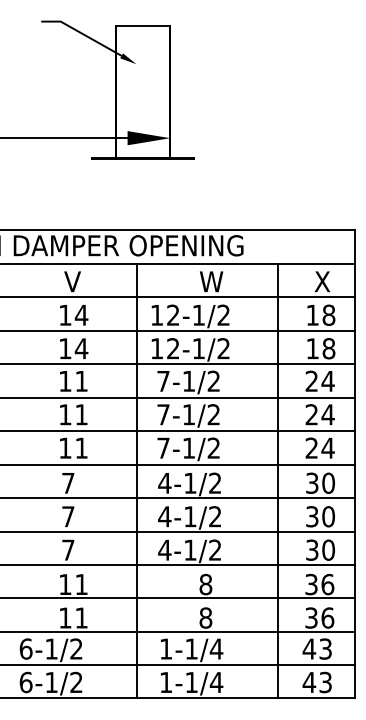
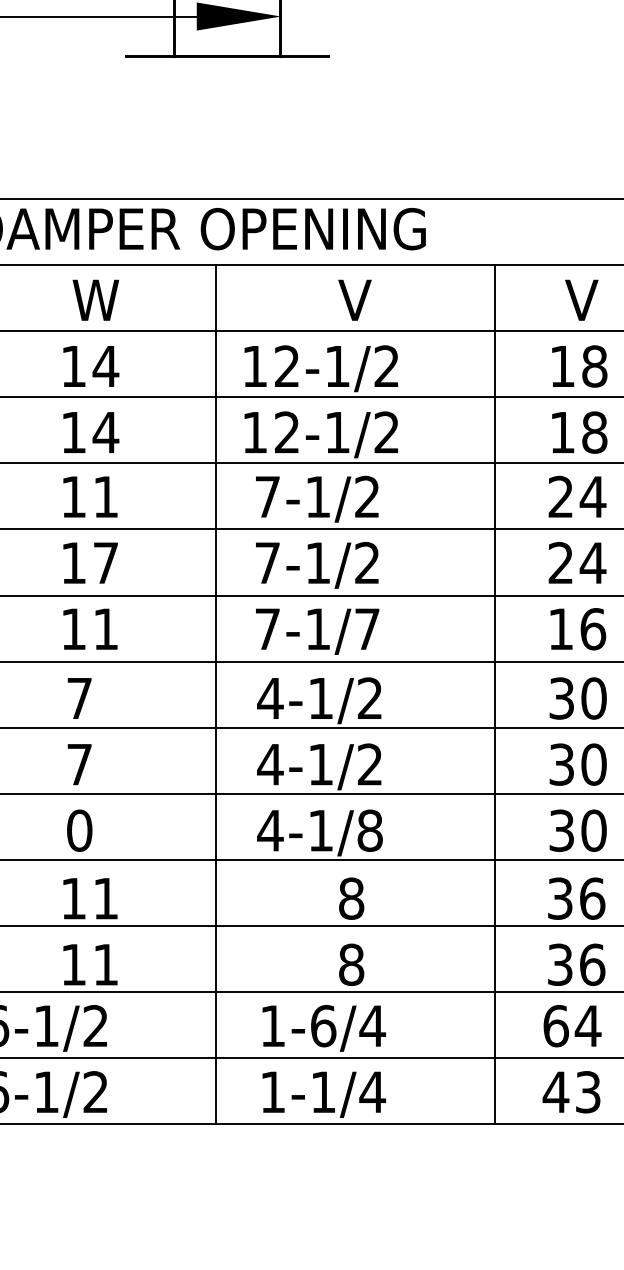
text: (76, 281) -> (95, 299), V -> W
text: (211, 281) -> (362, 299), W -> V
text: (322, 281) -> (581, 299), X -> V
text: (81, 414) -> (105, 562), 11 -> 17
text: (213, 447) -> (366, 627), 7-1/2 -> 7-1/7
text: (319, 447) -> (576, 627), 24 -> 16
text: (68, 549) -> (80, 829), 7 -> 0
text: (215, 549) -> (370, 829), 4-1/2 -> 4-1/8
text: (191, 648) -> (323, 1024), 1-1/4 -> 1-6/4
text: (317, 648) -> (572, 1024), 43 -> 64

